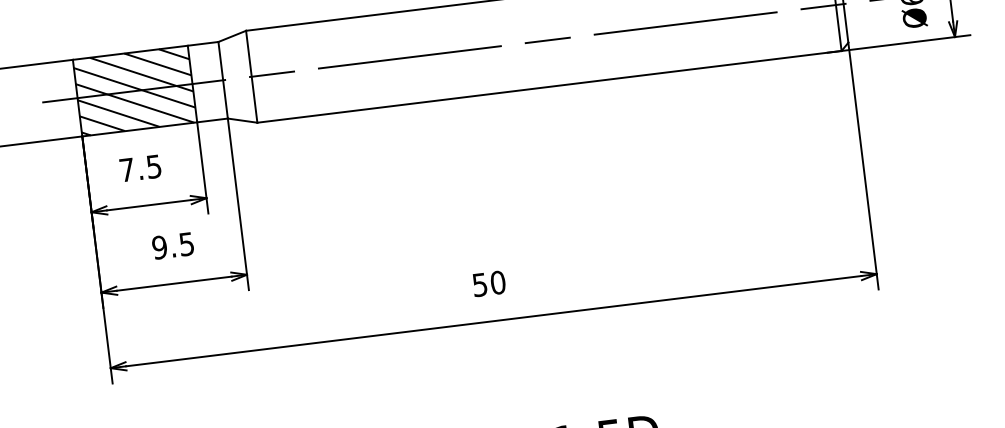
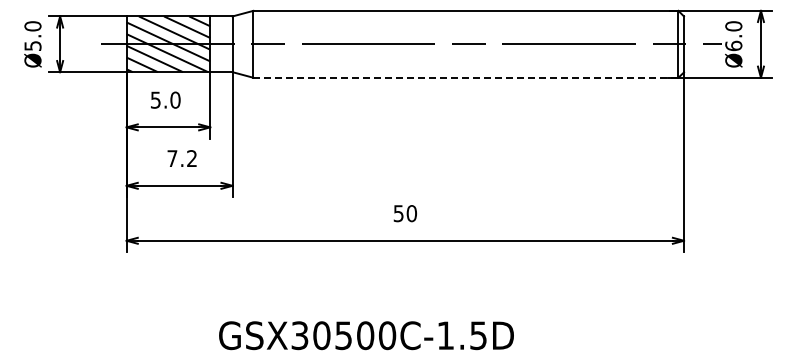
line: (548, 86) -> (465, 77), solid -> dashed
text: (140, 167) -> (165, 99), 7.5 -> 5.0
text: (172, 245) -> (181, 158), 9.5 -> 7.2

